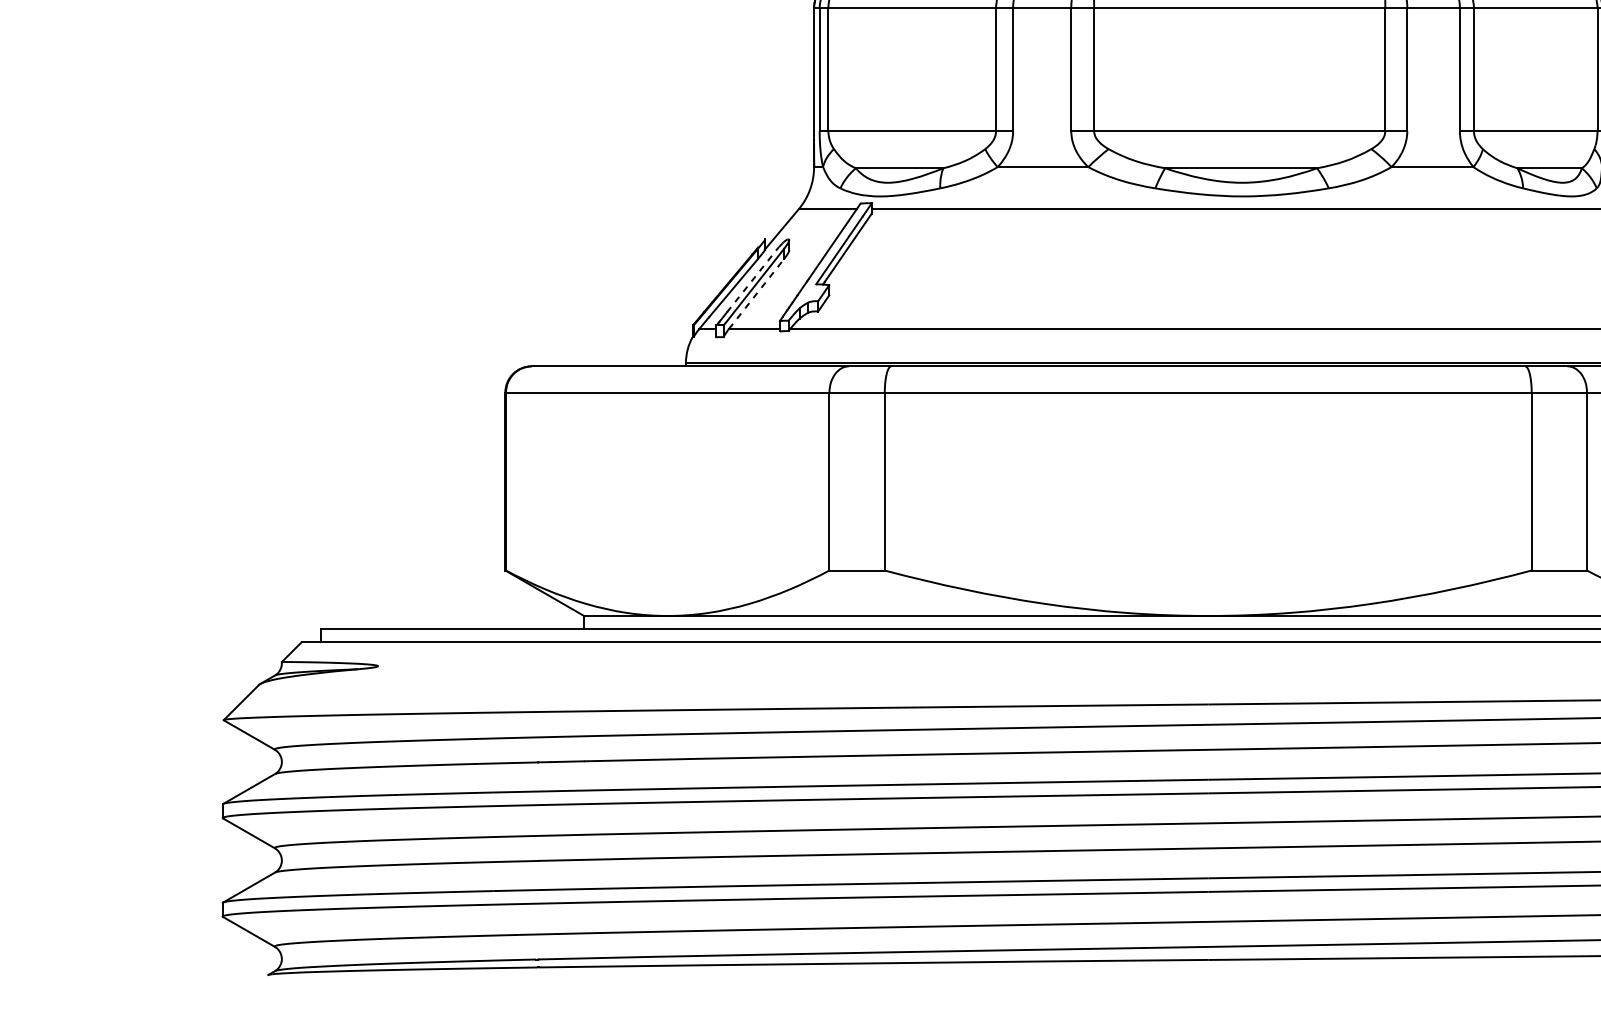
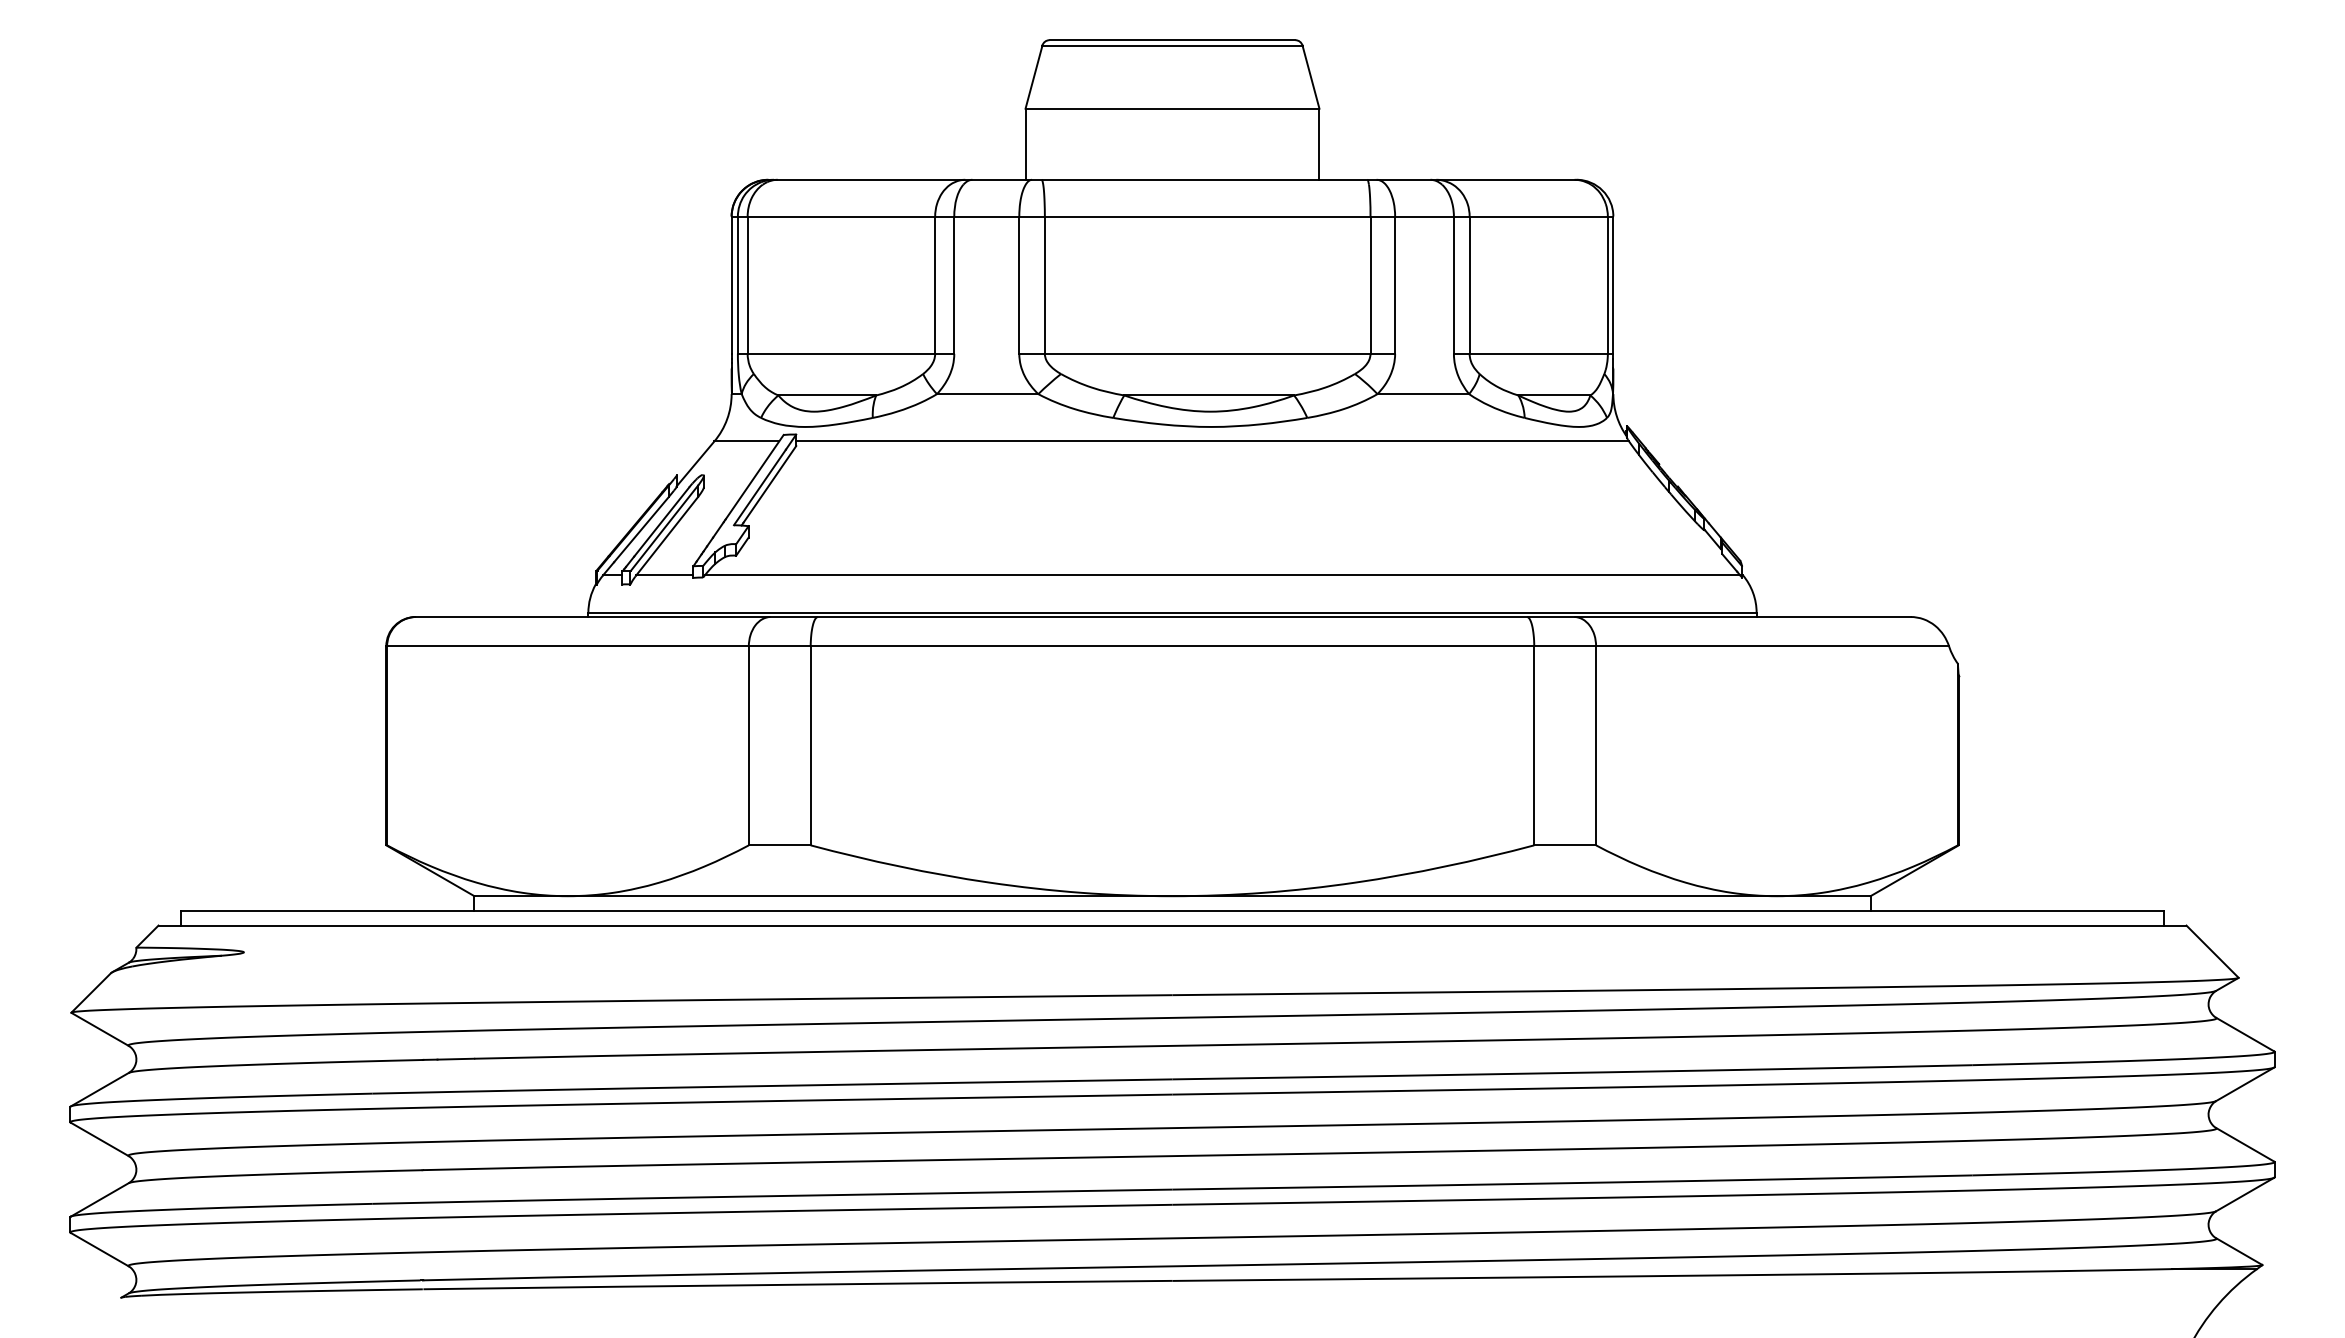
line: (751, 280) -> (661, 521), dashed -> solid
line: (756, 294) -> (667, 536), dashed -> solid

